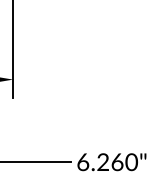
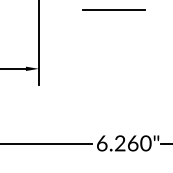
line: (95, 13) -> (113, 9), added

